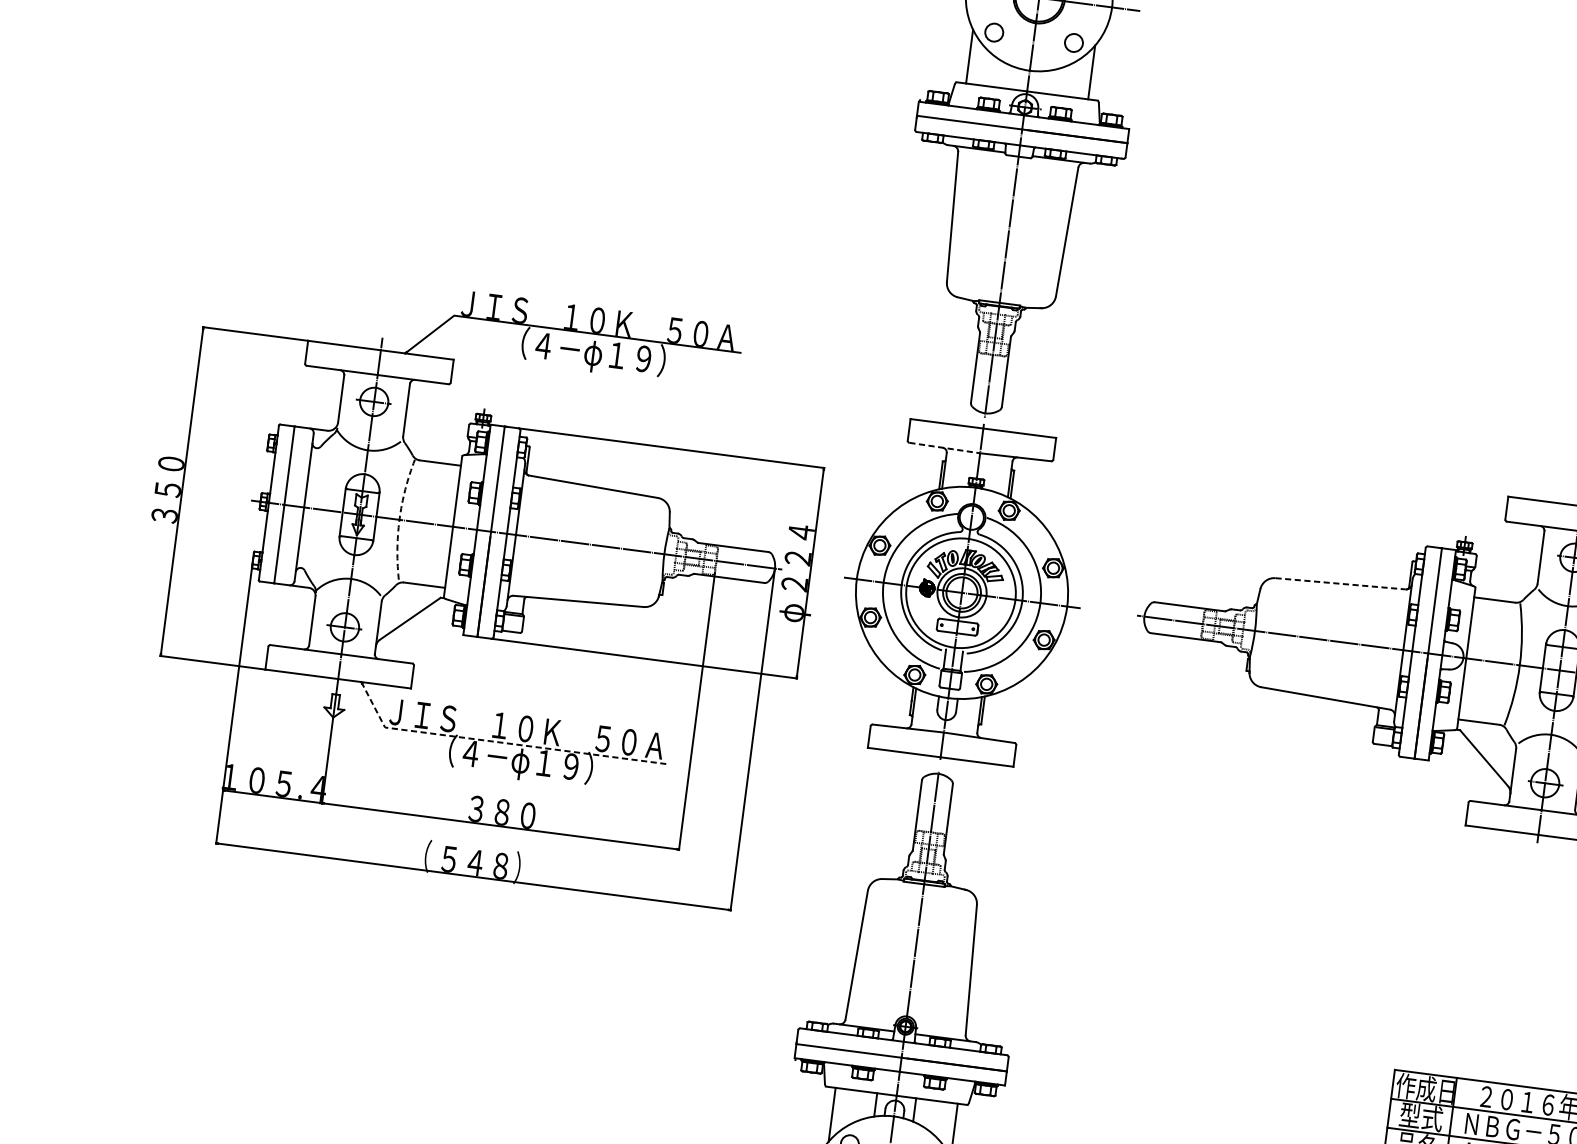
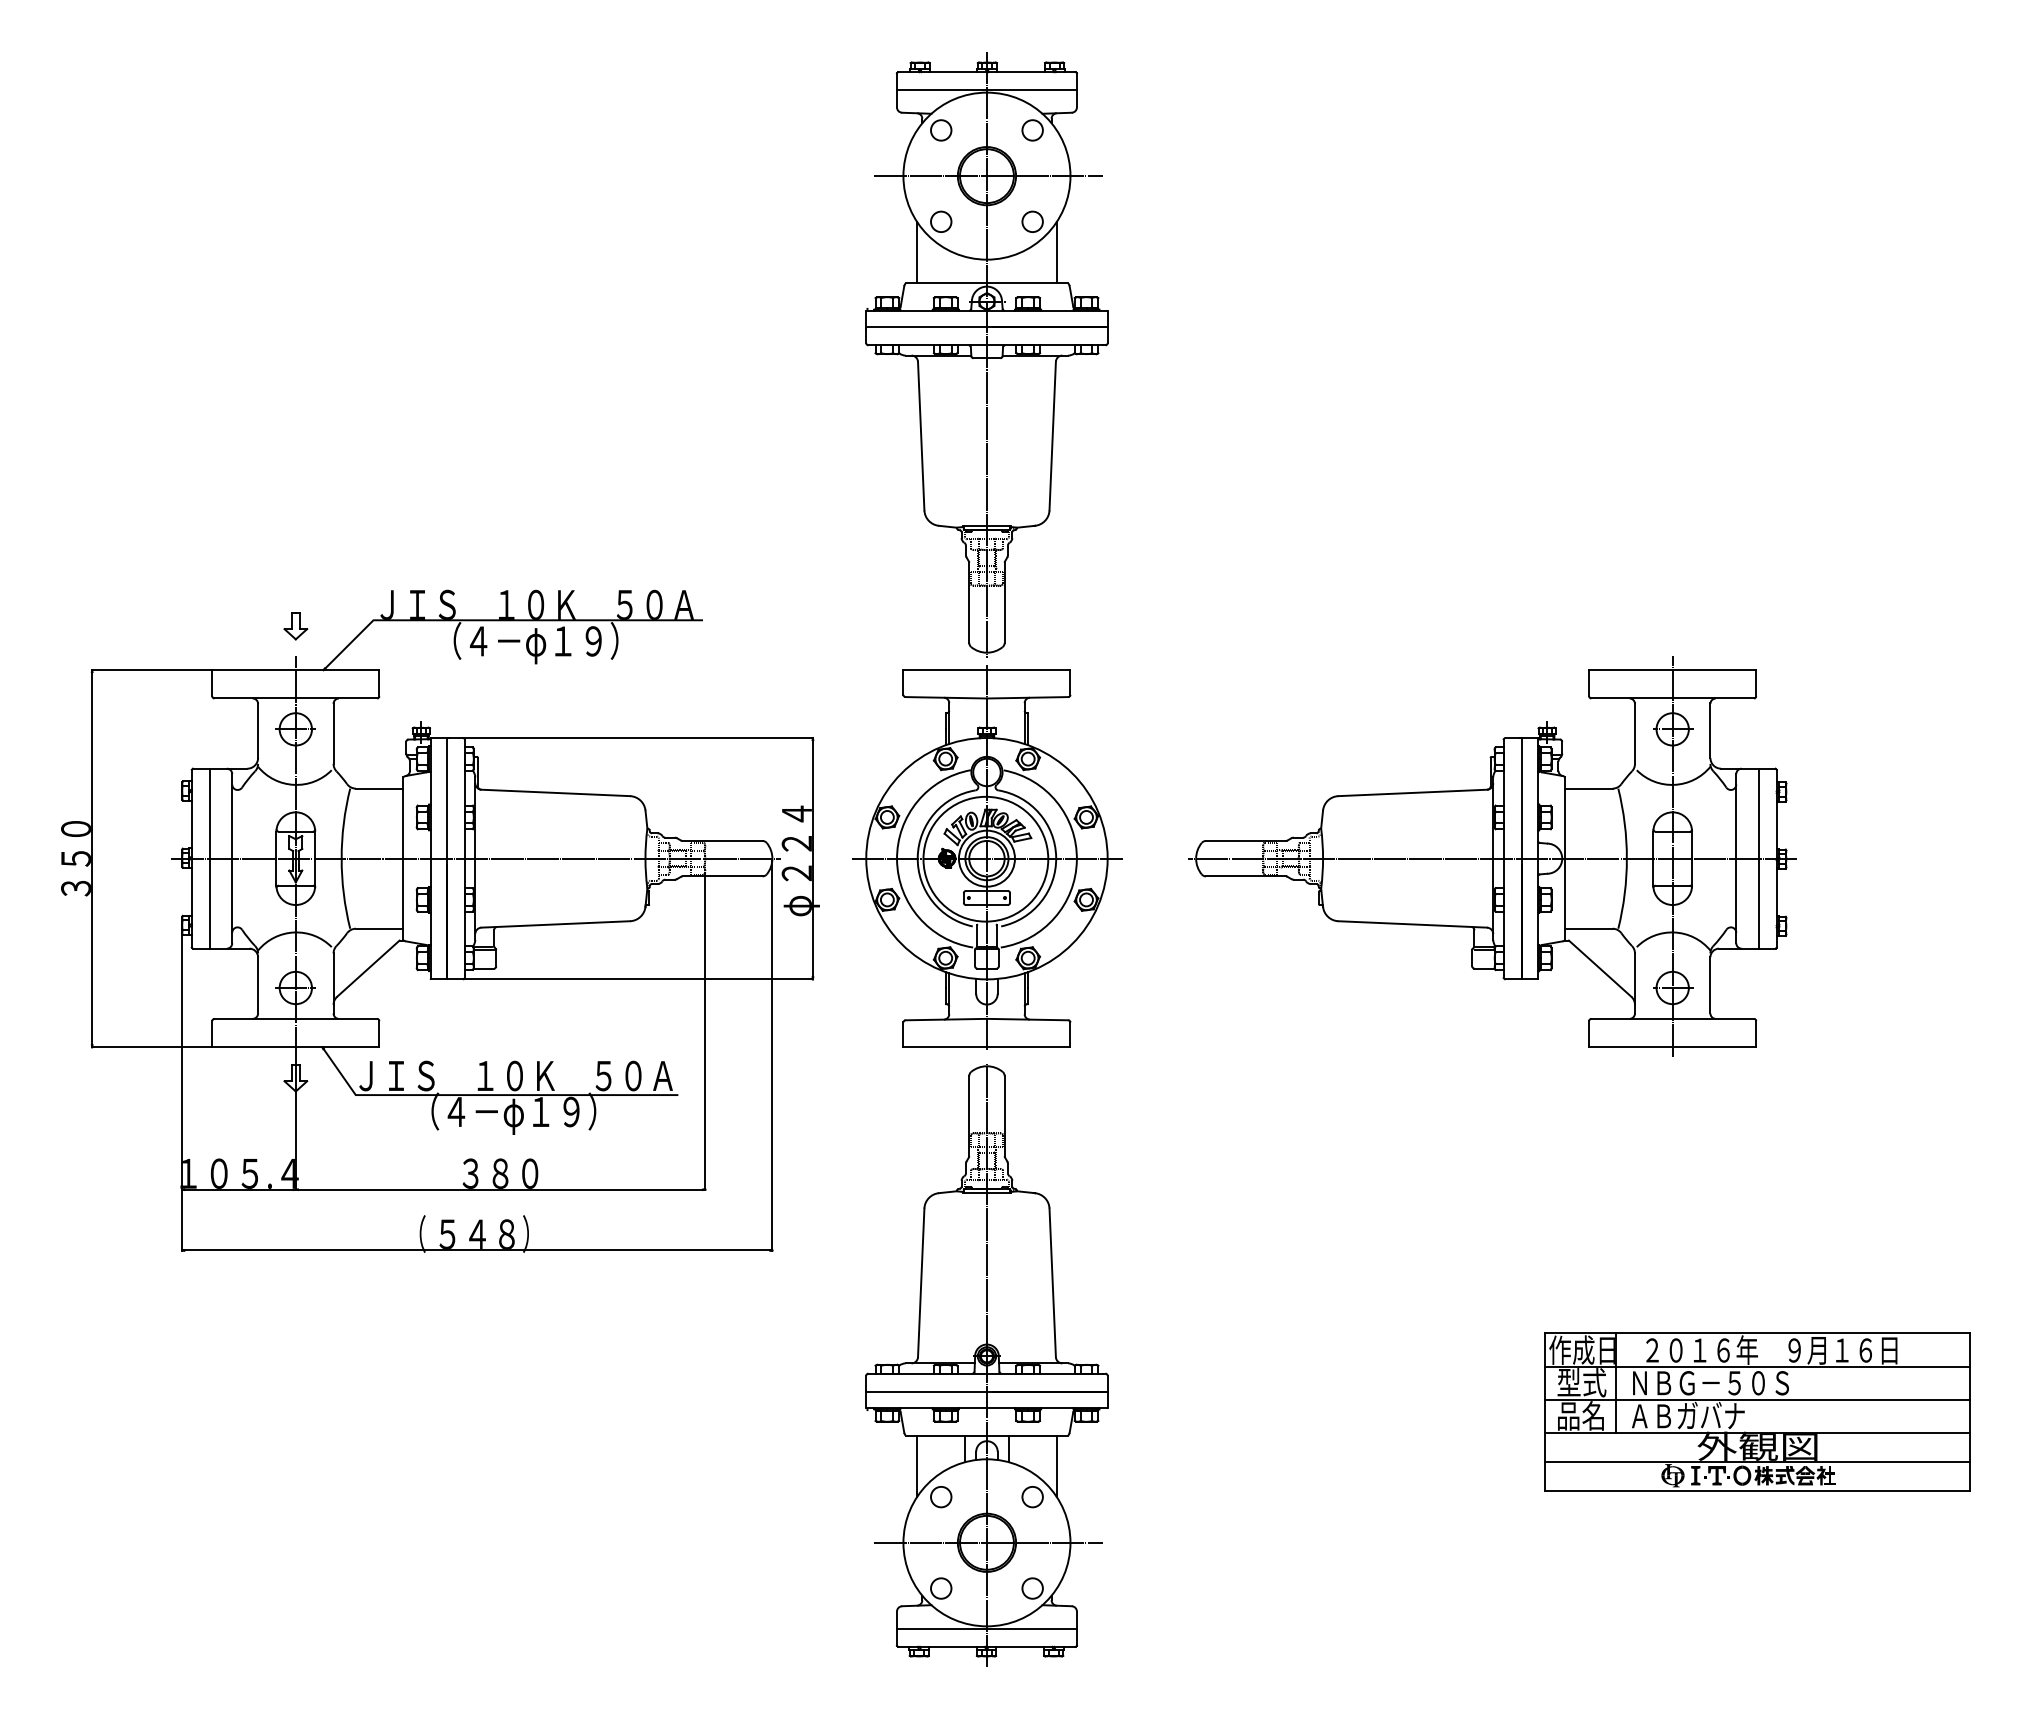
part: (385, 312) -> (295, 626), added
line: (945, 447) -> (946, 697), dashed -> solid
arc: (399, 519) -> (341, 858), dashed -> solid
line: (1341, 583) -> (1413, 792), dashed -> solid
line: (499, 742) -> (487, 1095), dashed -> solid

